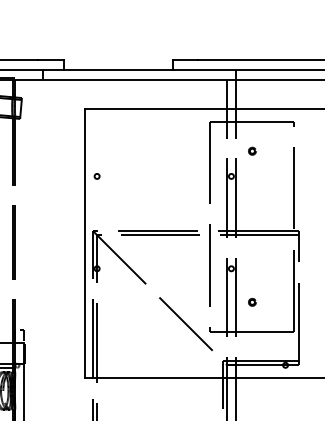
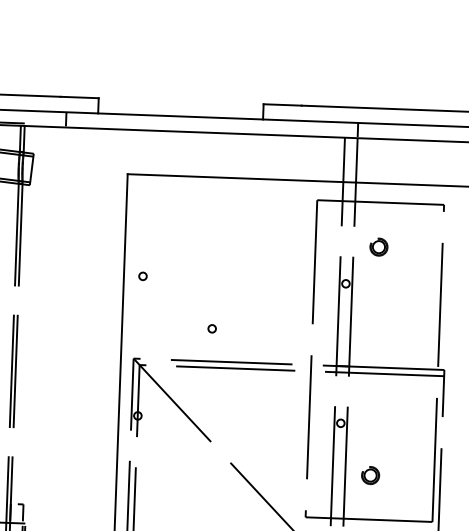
part: (252, 150) -> (379, 245), size x1.6
circle: (143, 209) -> (211, 328), added
part: (252, 301) -> (370, 473), size x1.6

